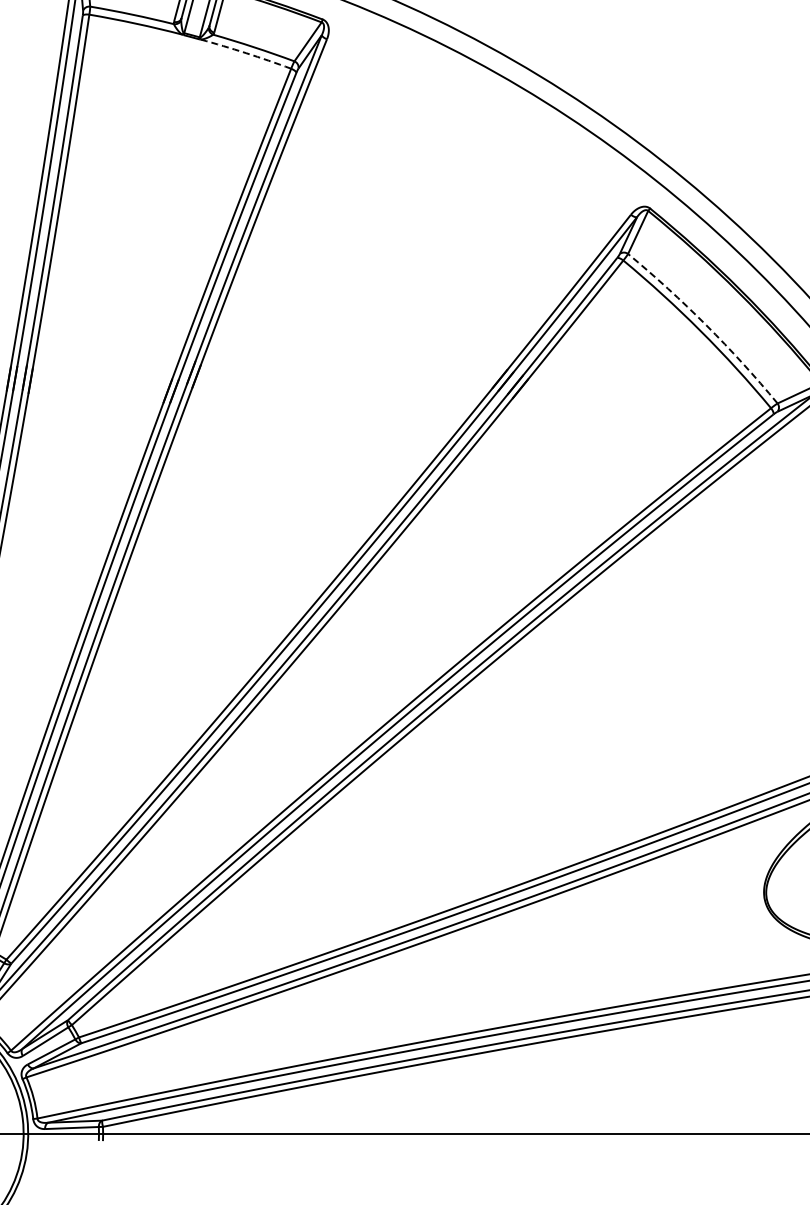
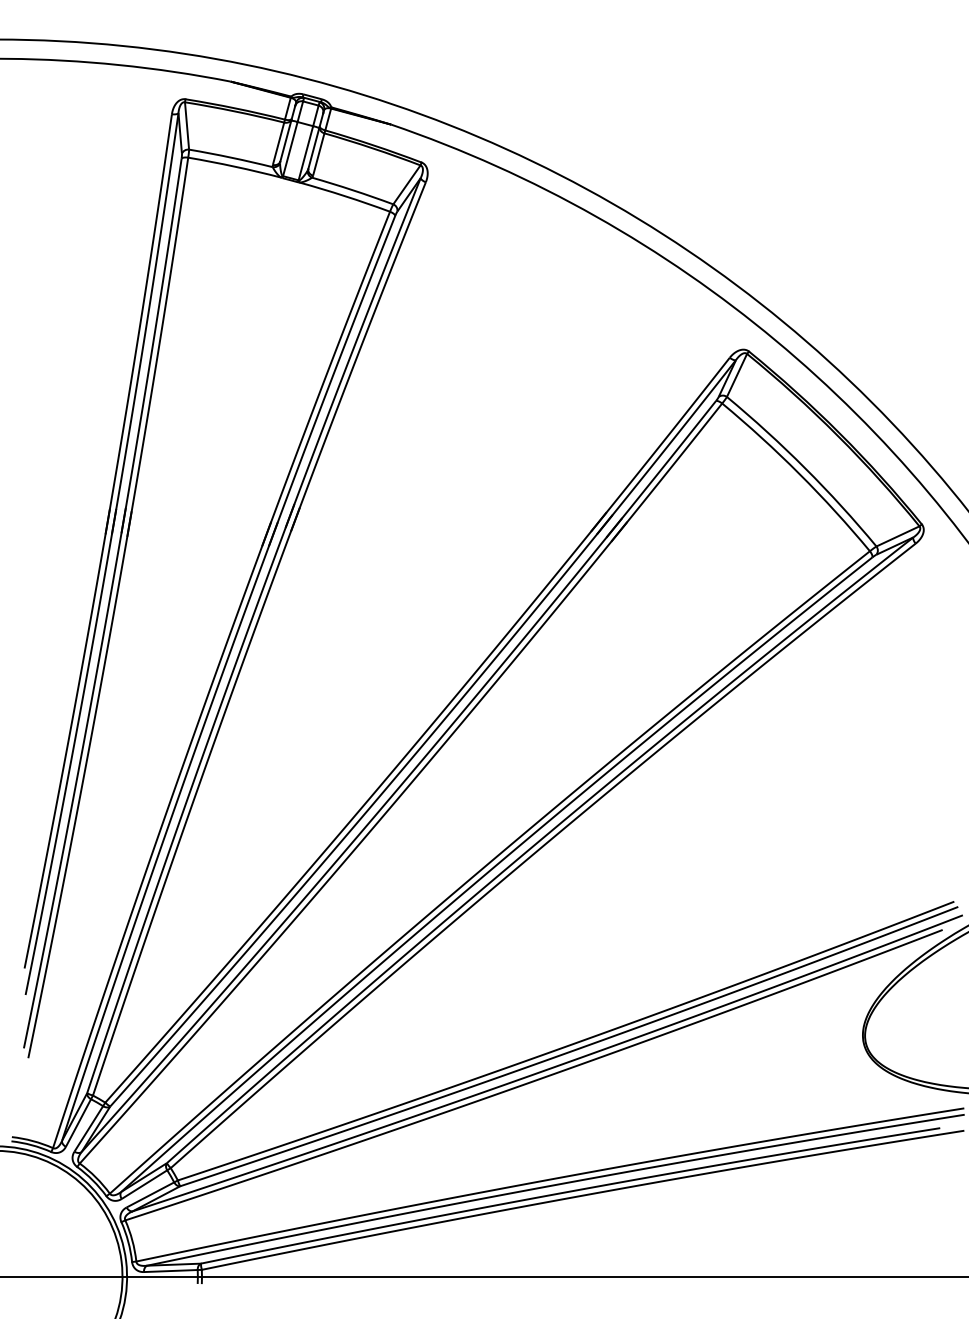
arc: (245, 53) -> (344, 196), dashed -> solid
arc: (706, 325) -> (805, 468), dashed -> solid

